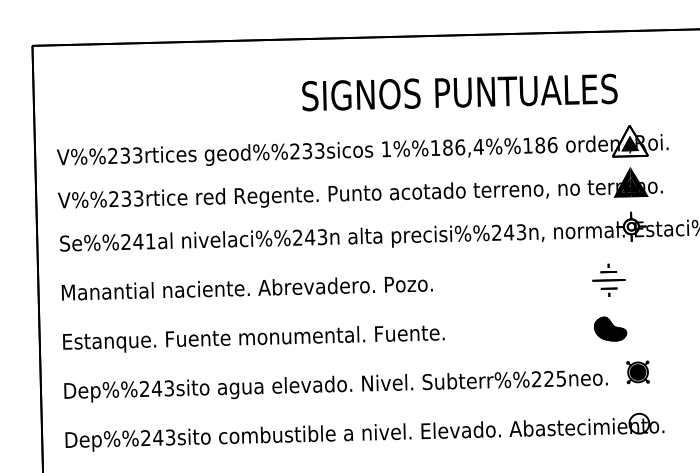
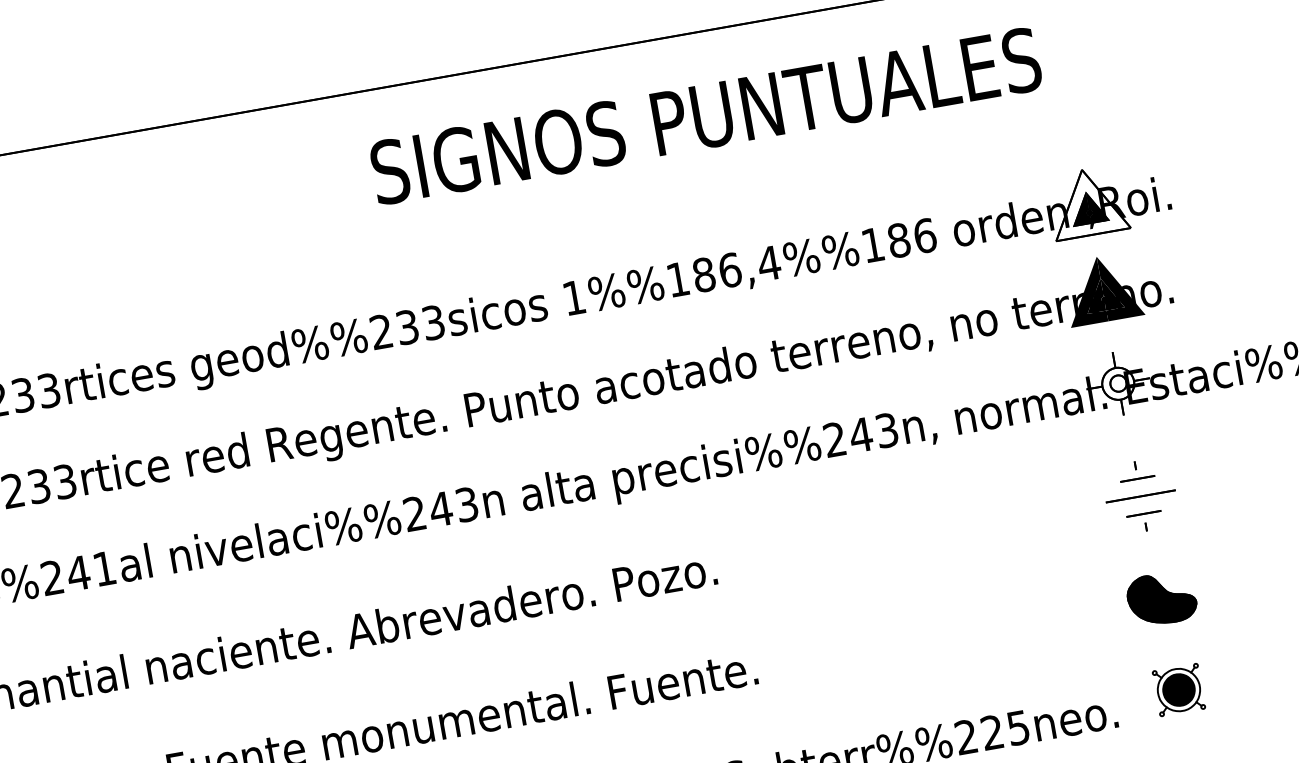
text: (459, 92) -> (705, 116), moved
part: (608, 279) -> (1139, 494), moved
part: (610, 328) -> (1161, 597), moved

